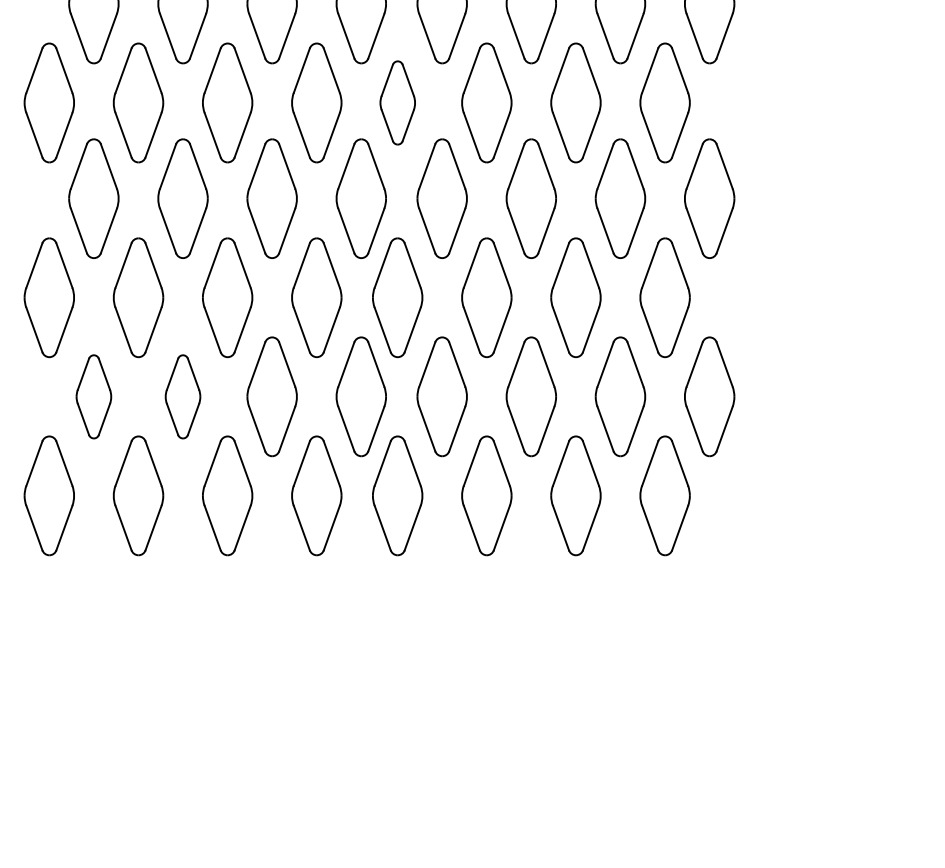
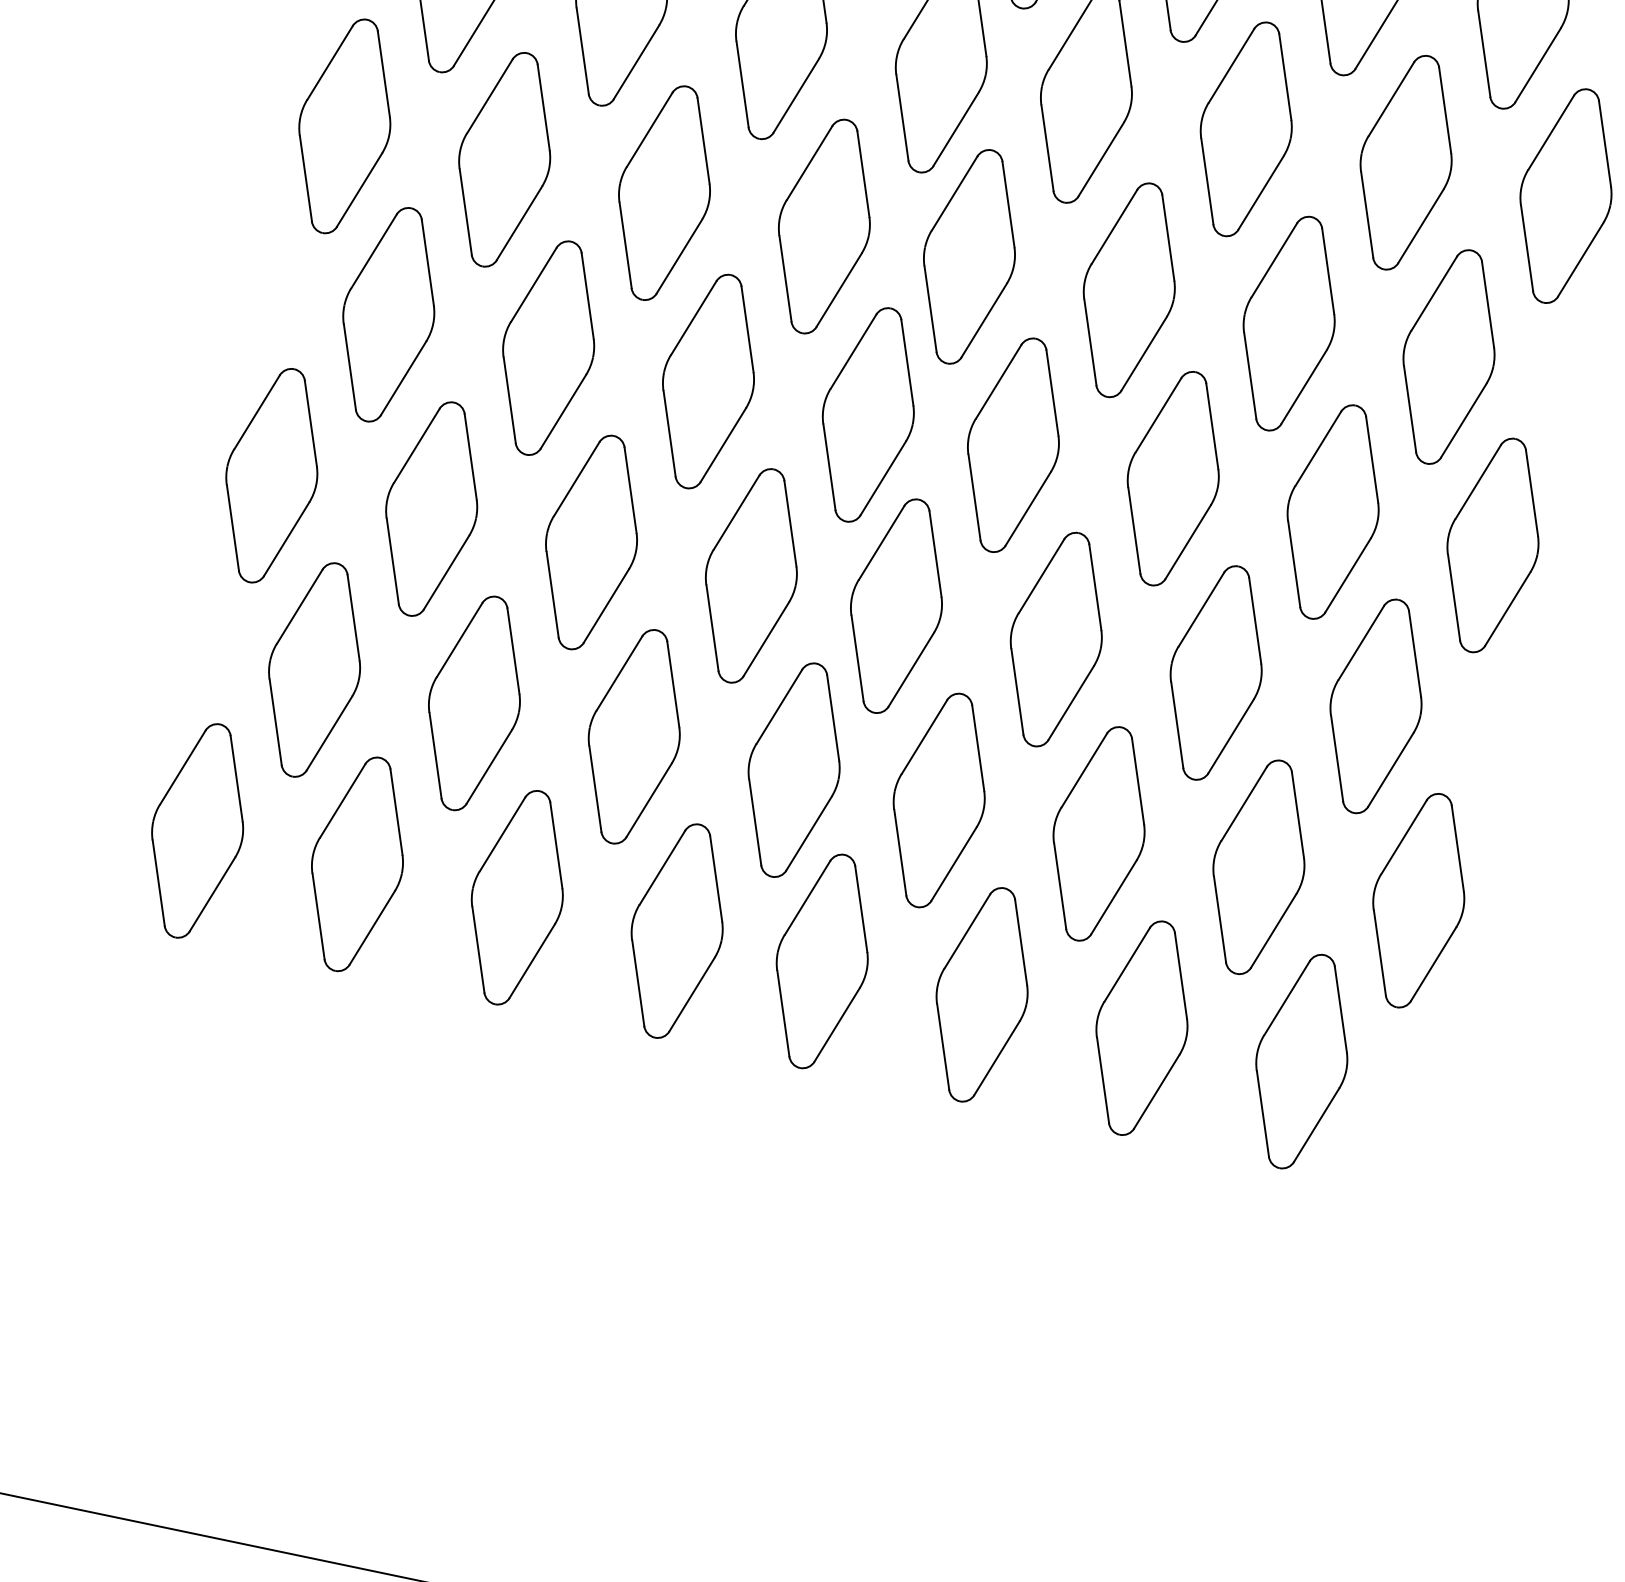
part: (397, 102) -> (969, 255), size x1.43
part: (93, 396) -> (313, 669), size x1.43
part: (182, 396) -> (473, 702), size x1.43

